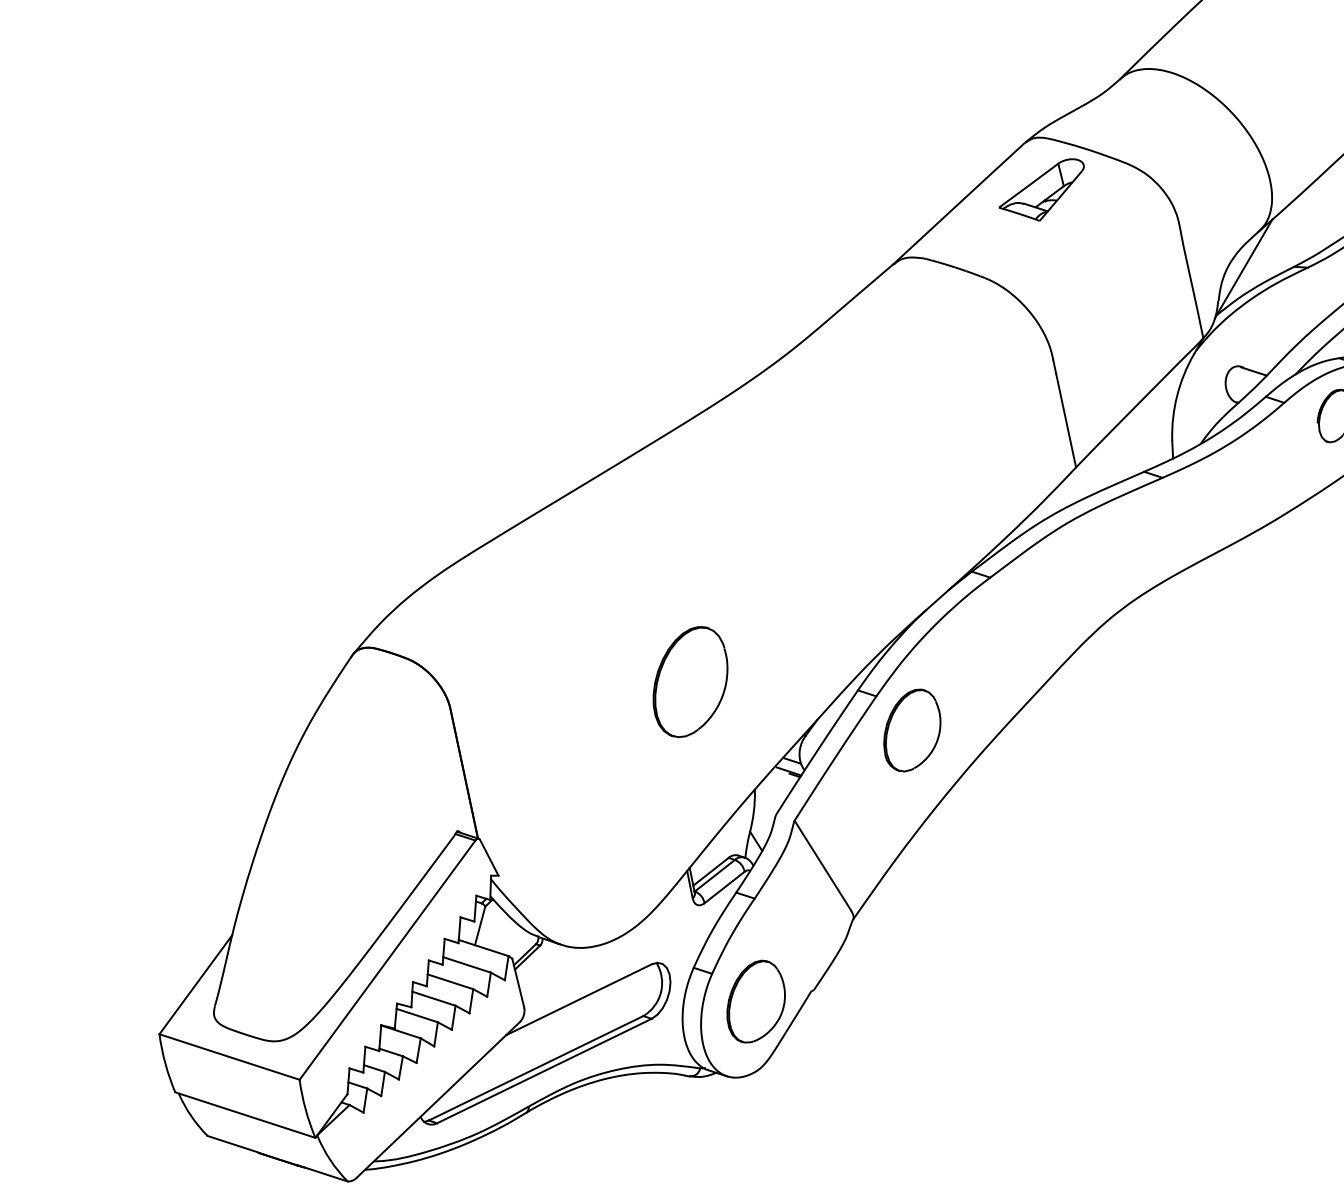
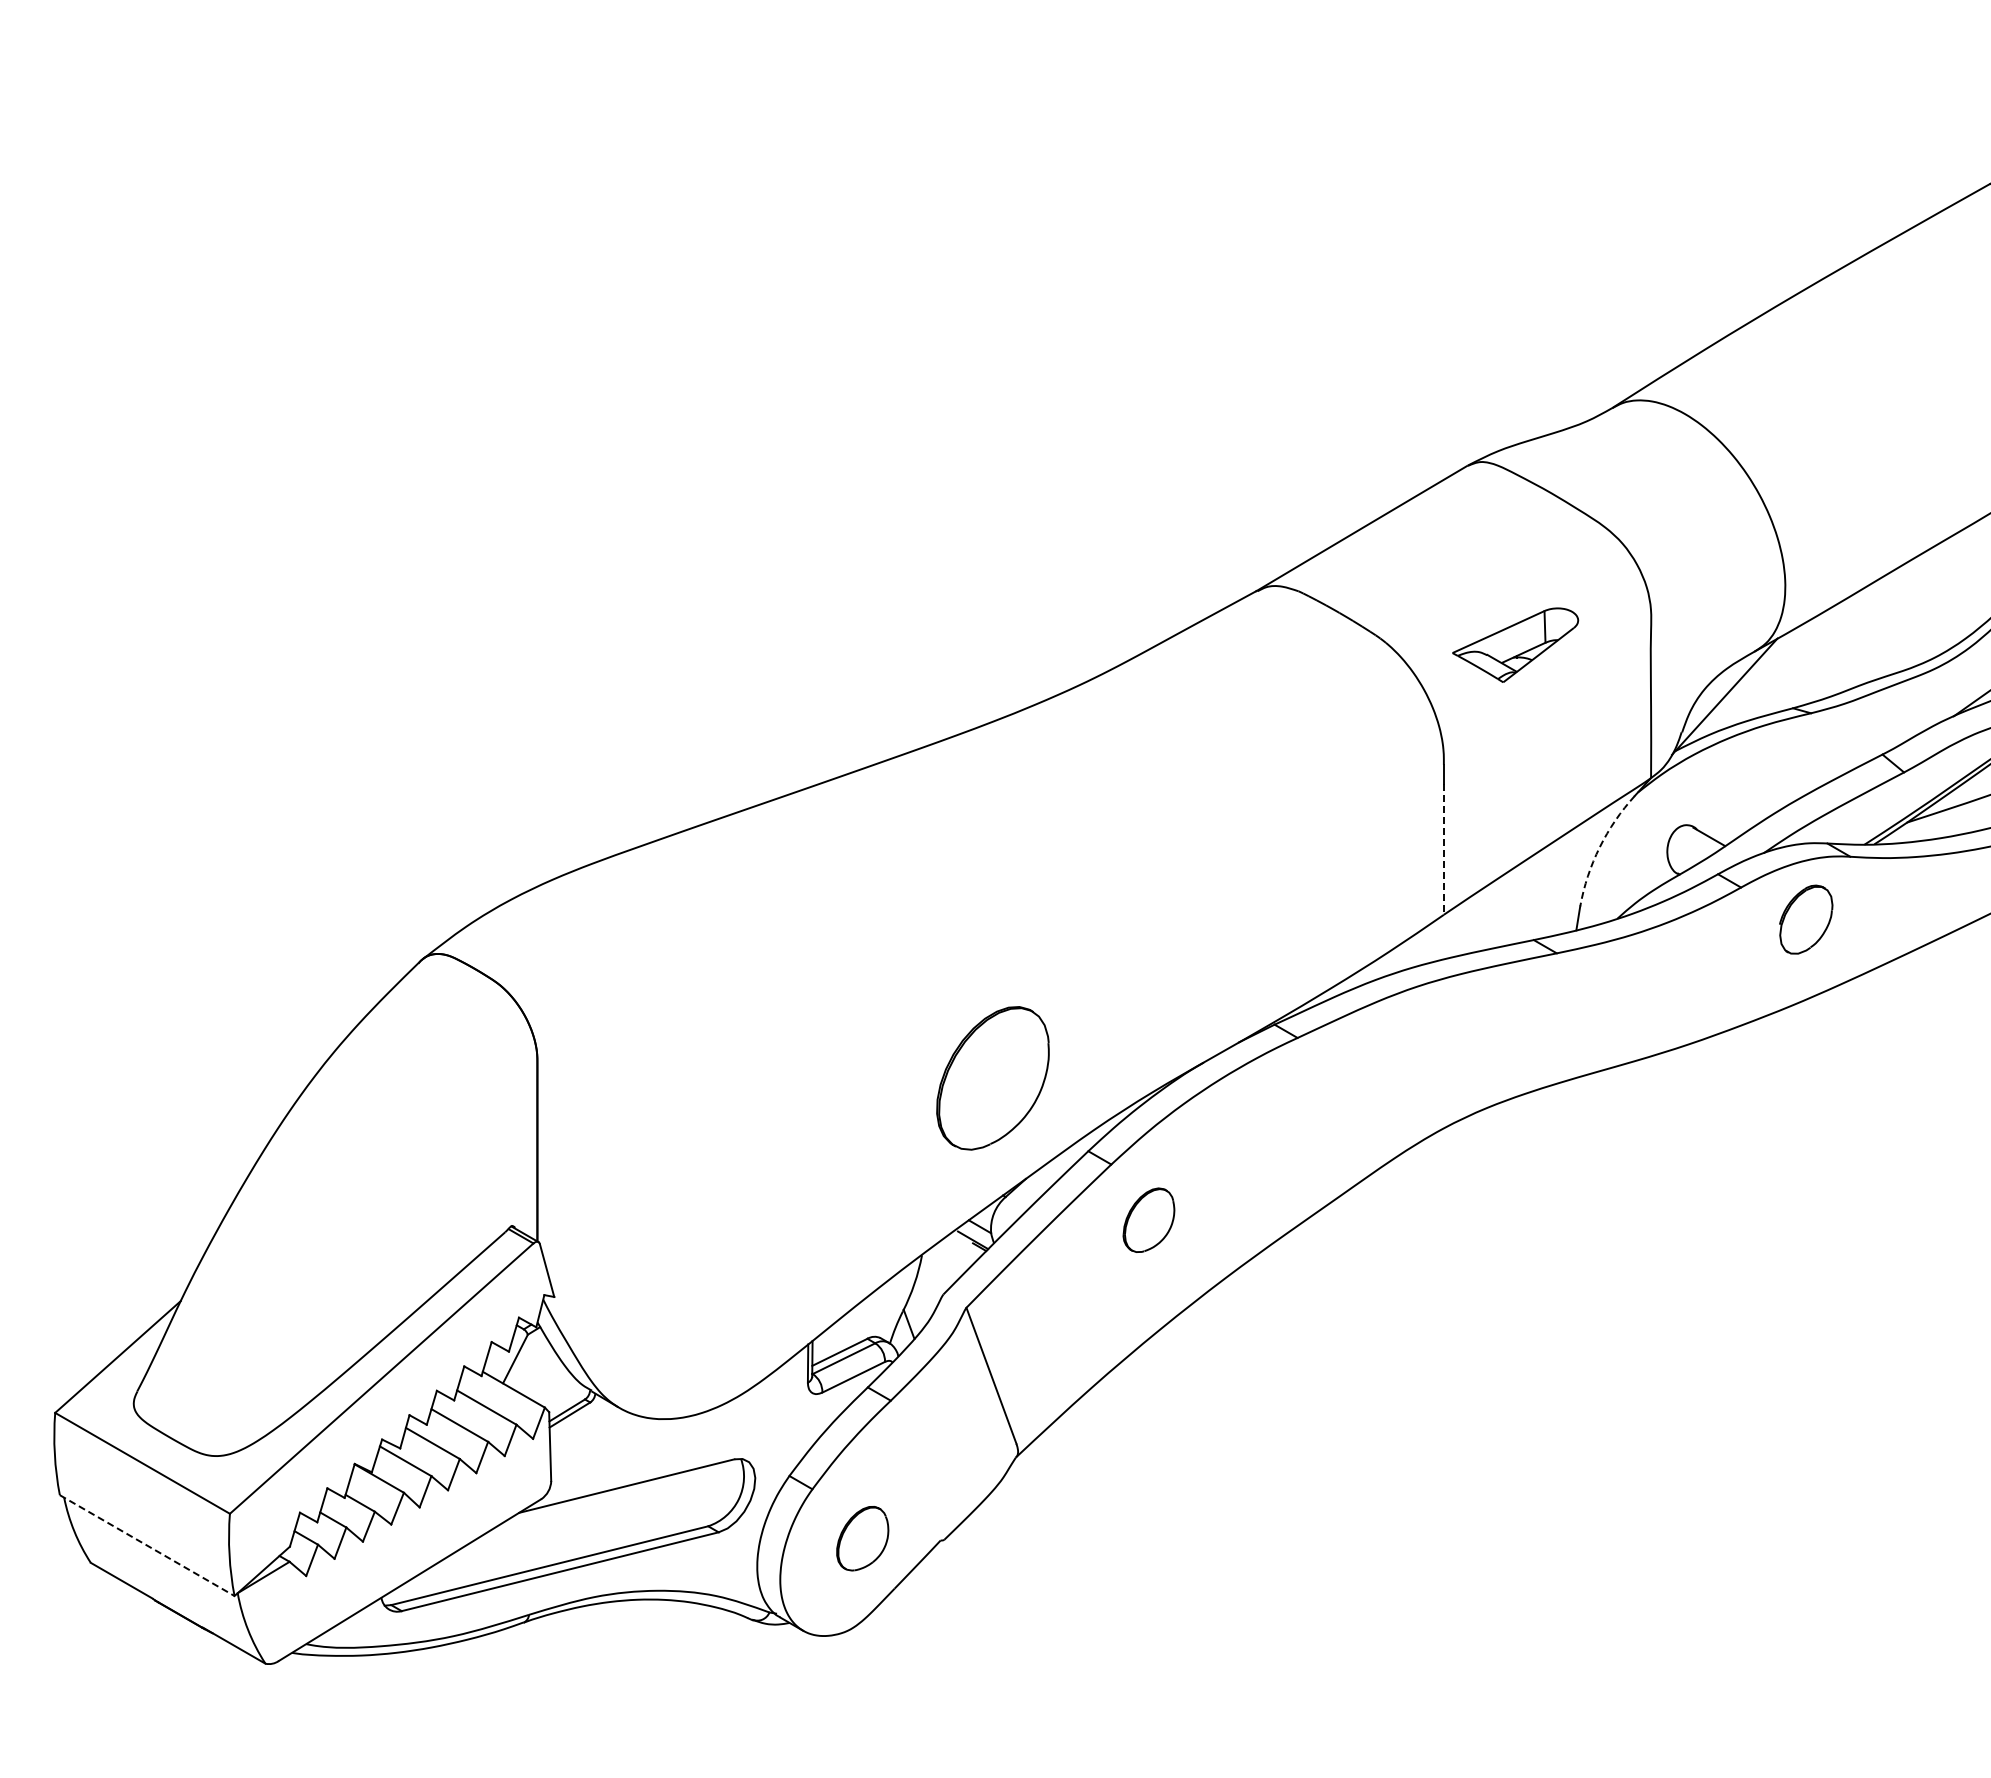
part: (1042, 192) -> (1515, 644), moved
arc: (1177, 395) -> (1599, 847), solid -> dashed
line: (1065, 420) -> (1443, 849), solid -> dashed
part: (689, 682) -> (992, 1078), moved
part: (911, 730) -> (1148, 1220), size x0.6
part: (755, 1001) -> (862, 1538), size x0.6
line: (245, 1114) -> (147, 1545), solid -> dashed

